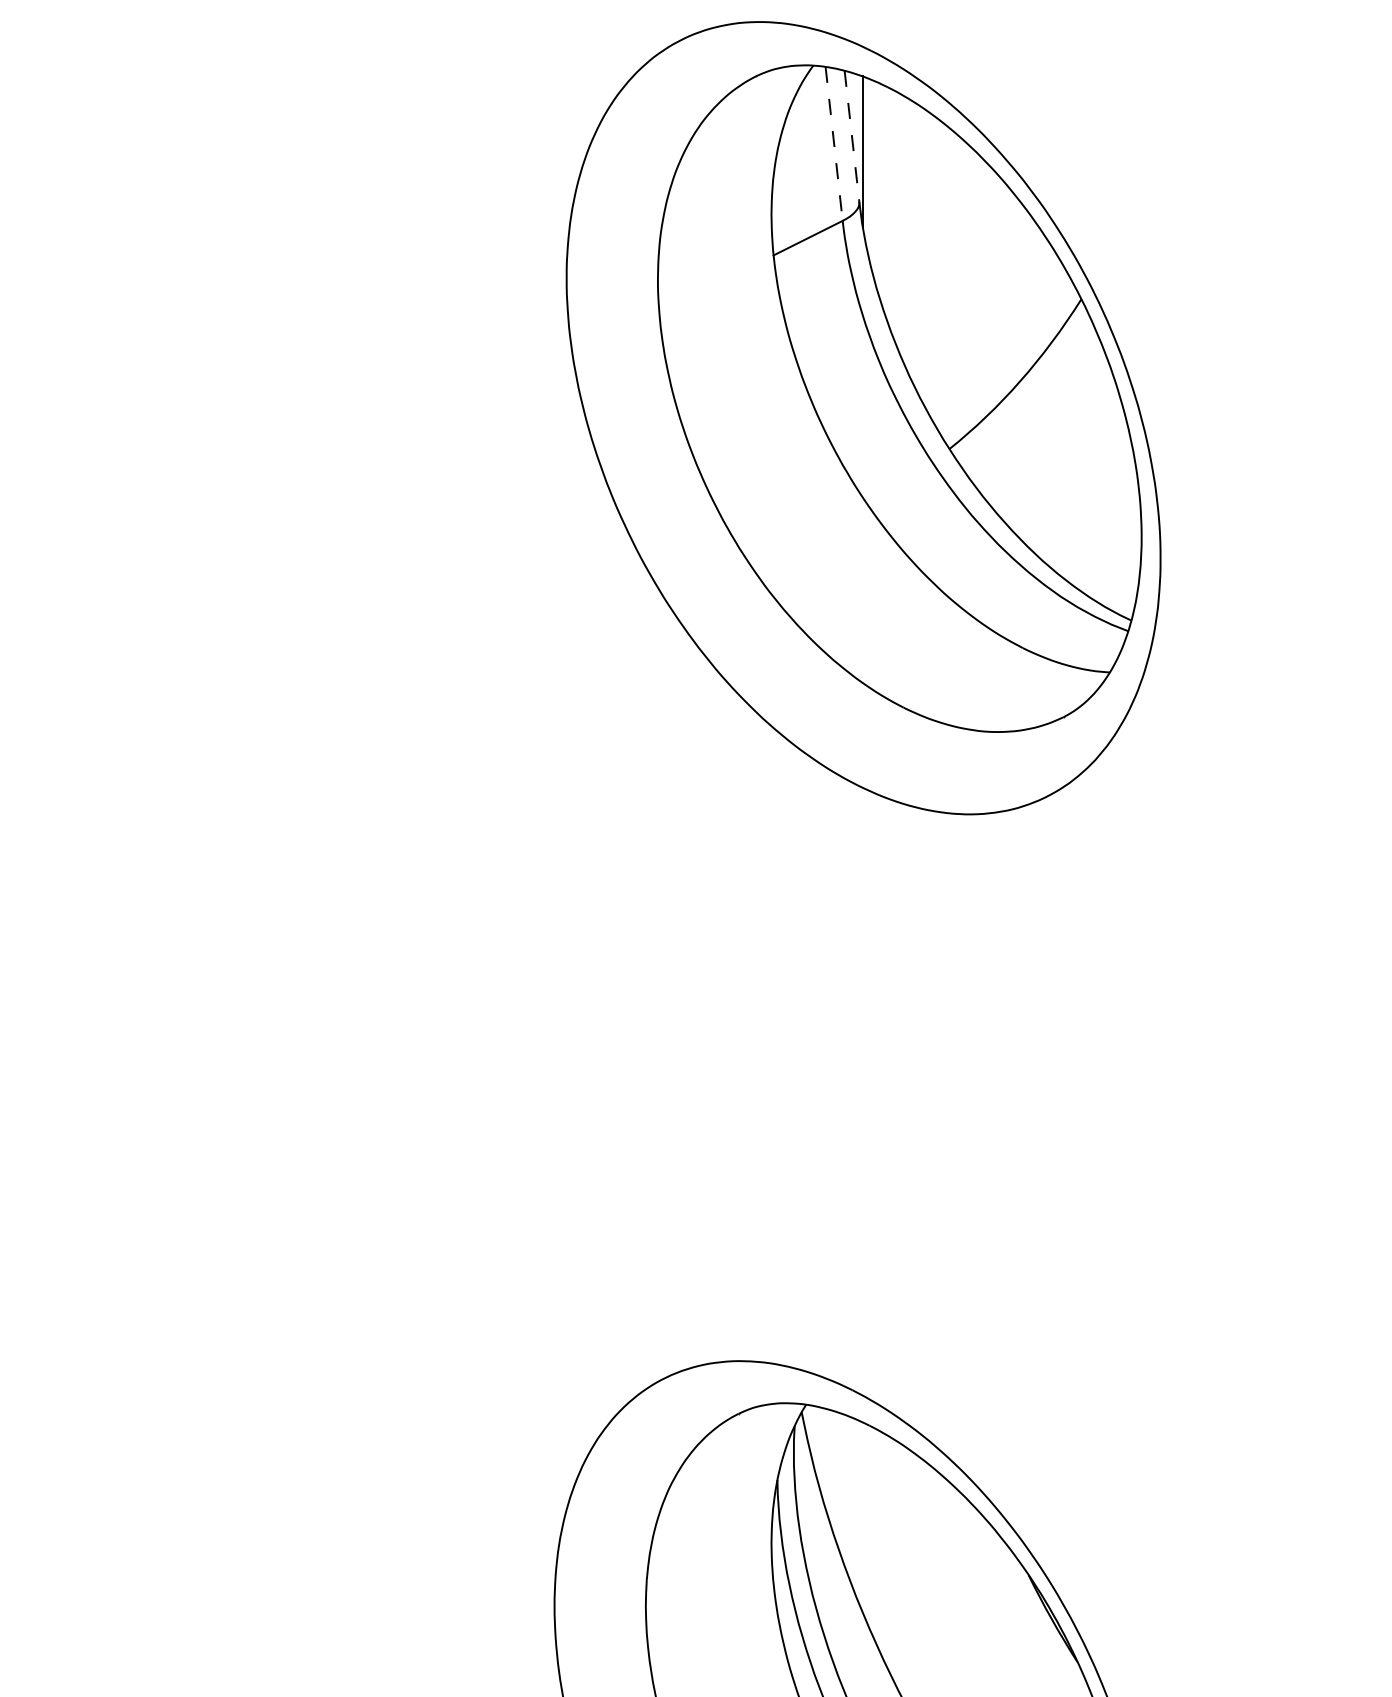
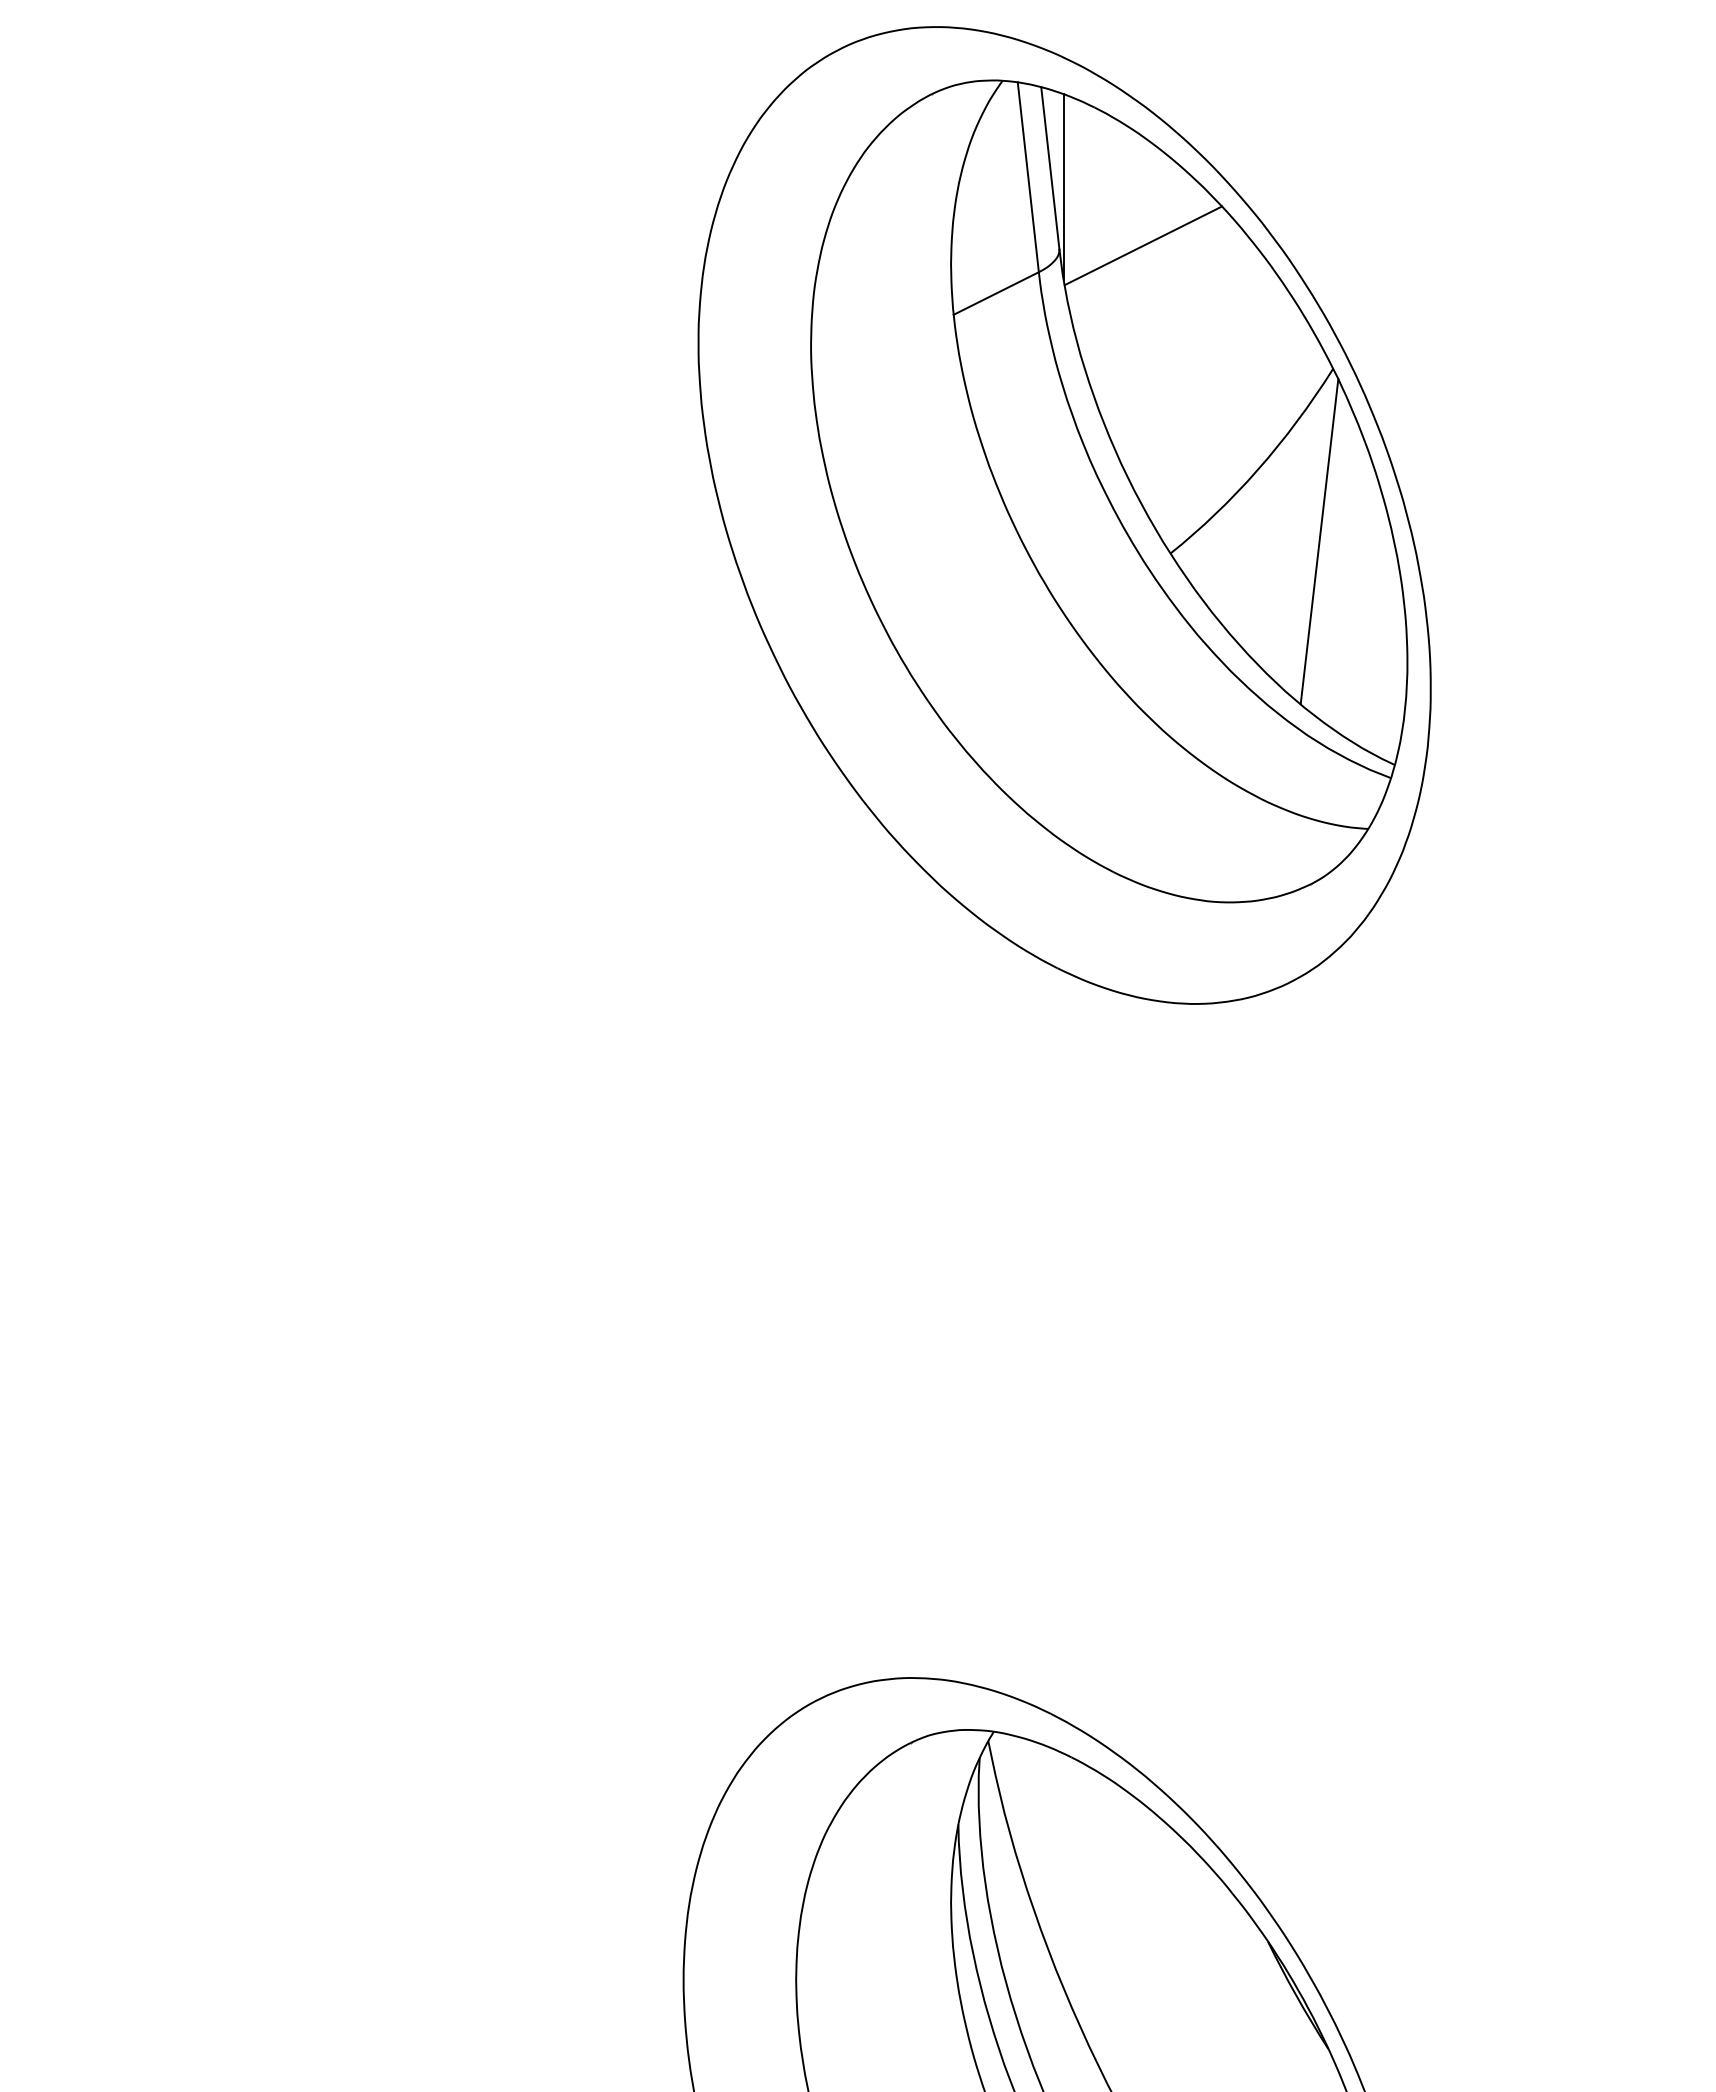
line: (852, 136) -> (1050, 168), dashed -> solid
line: (834, 144) -> (1028, 177), dashed -> solid
line: (927, 199) -> (1143, 245), added
line: (1070, 439) -> (1319, 541), added

